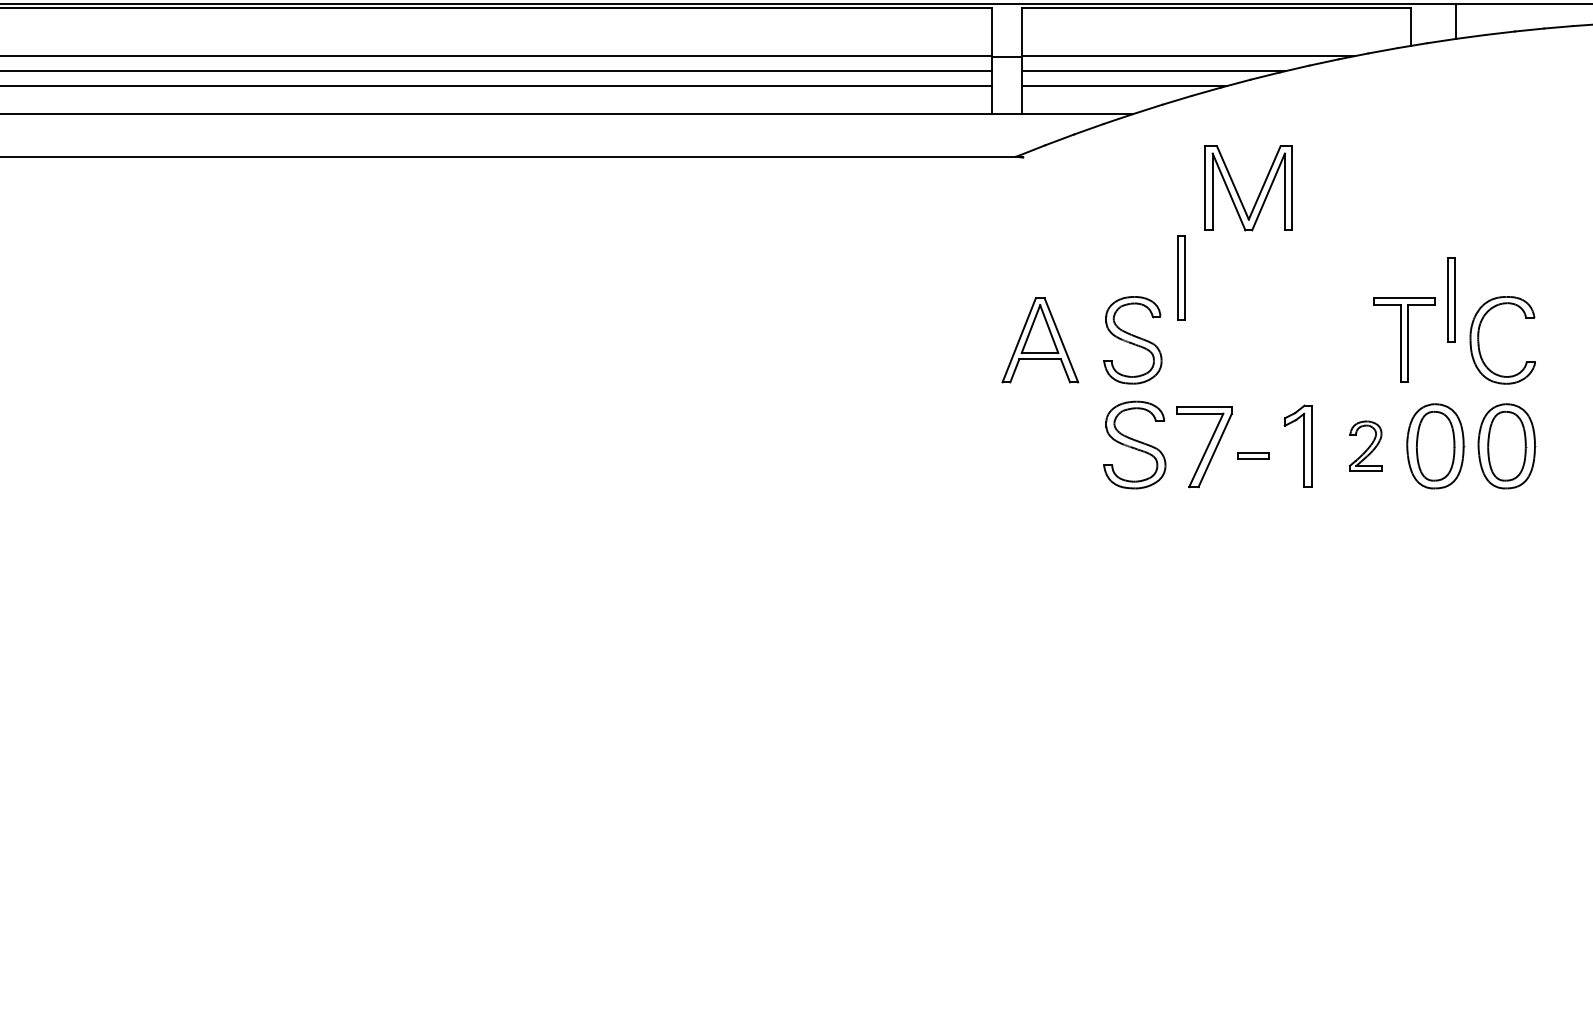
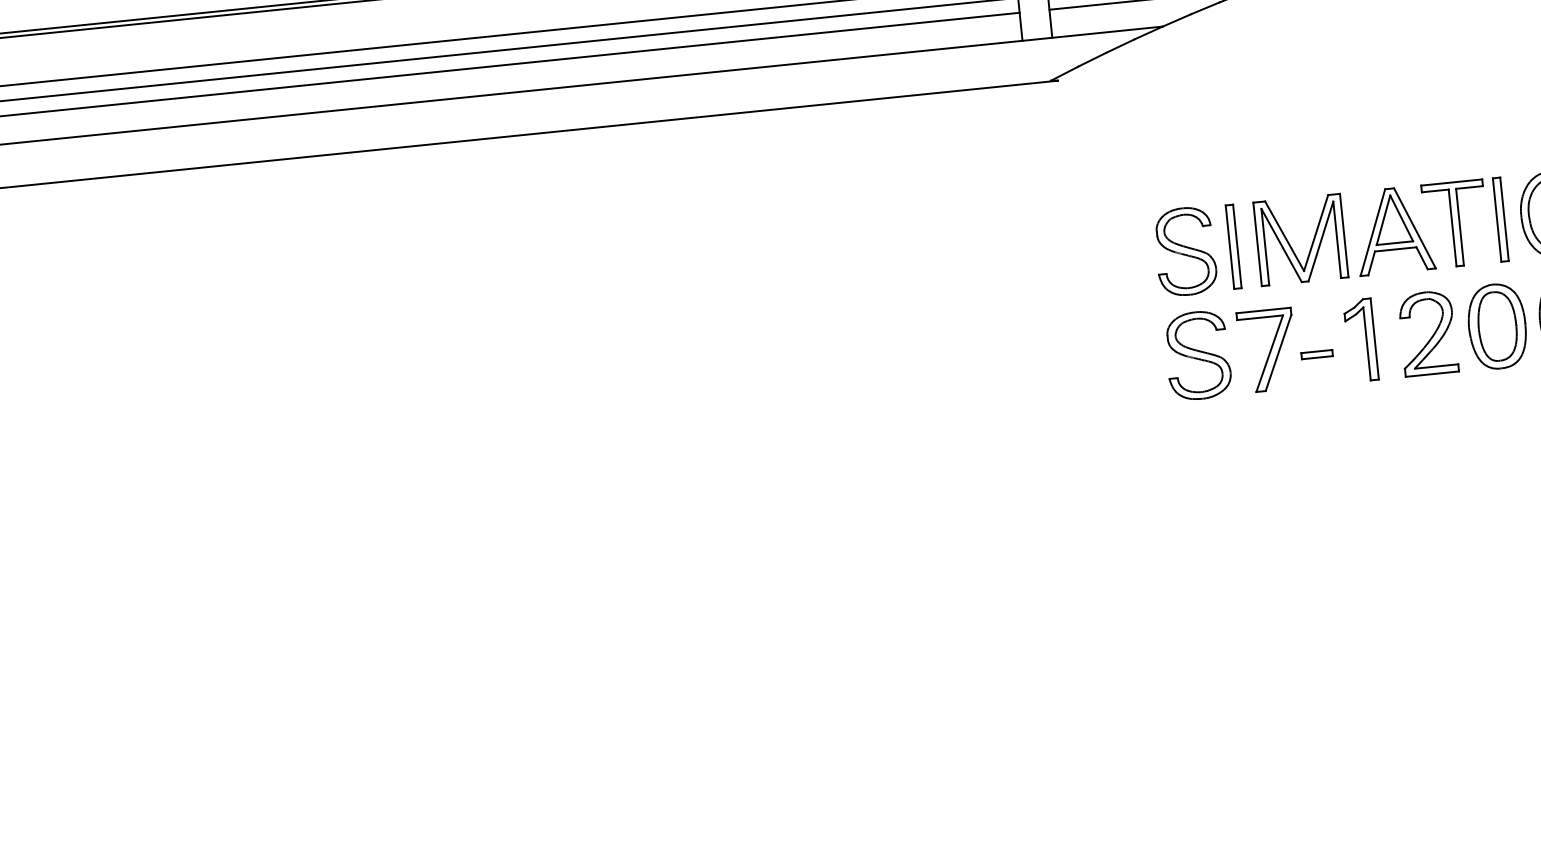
part: (1238, 192) -> (1291, 245), moved
part: (1181, 277) -> (1233, 245), moved
part: (1451, 299) -> (1500, 218), moved
part: (1040, 340) -> (1394, 230), moved
part: (1365, 445) -> (1427, 332), size x1.67

